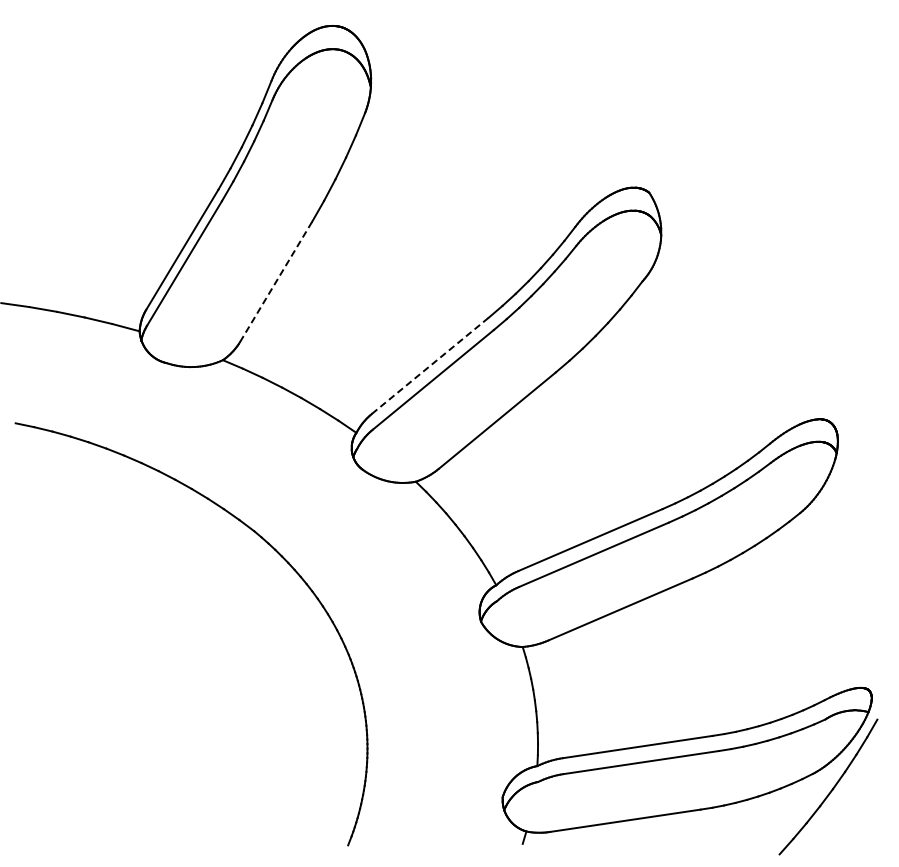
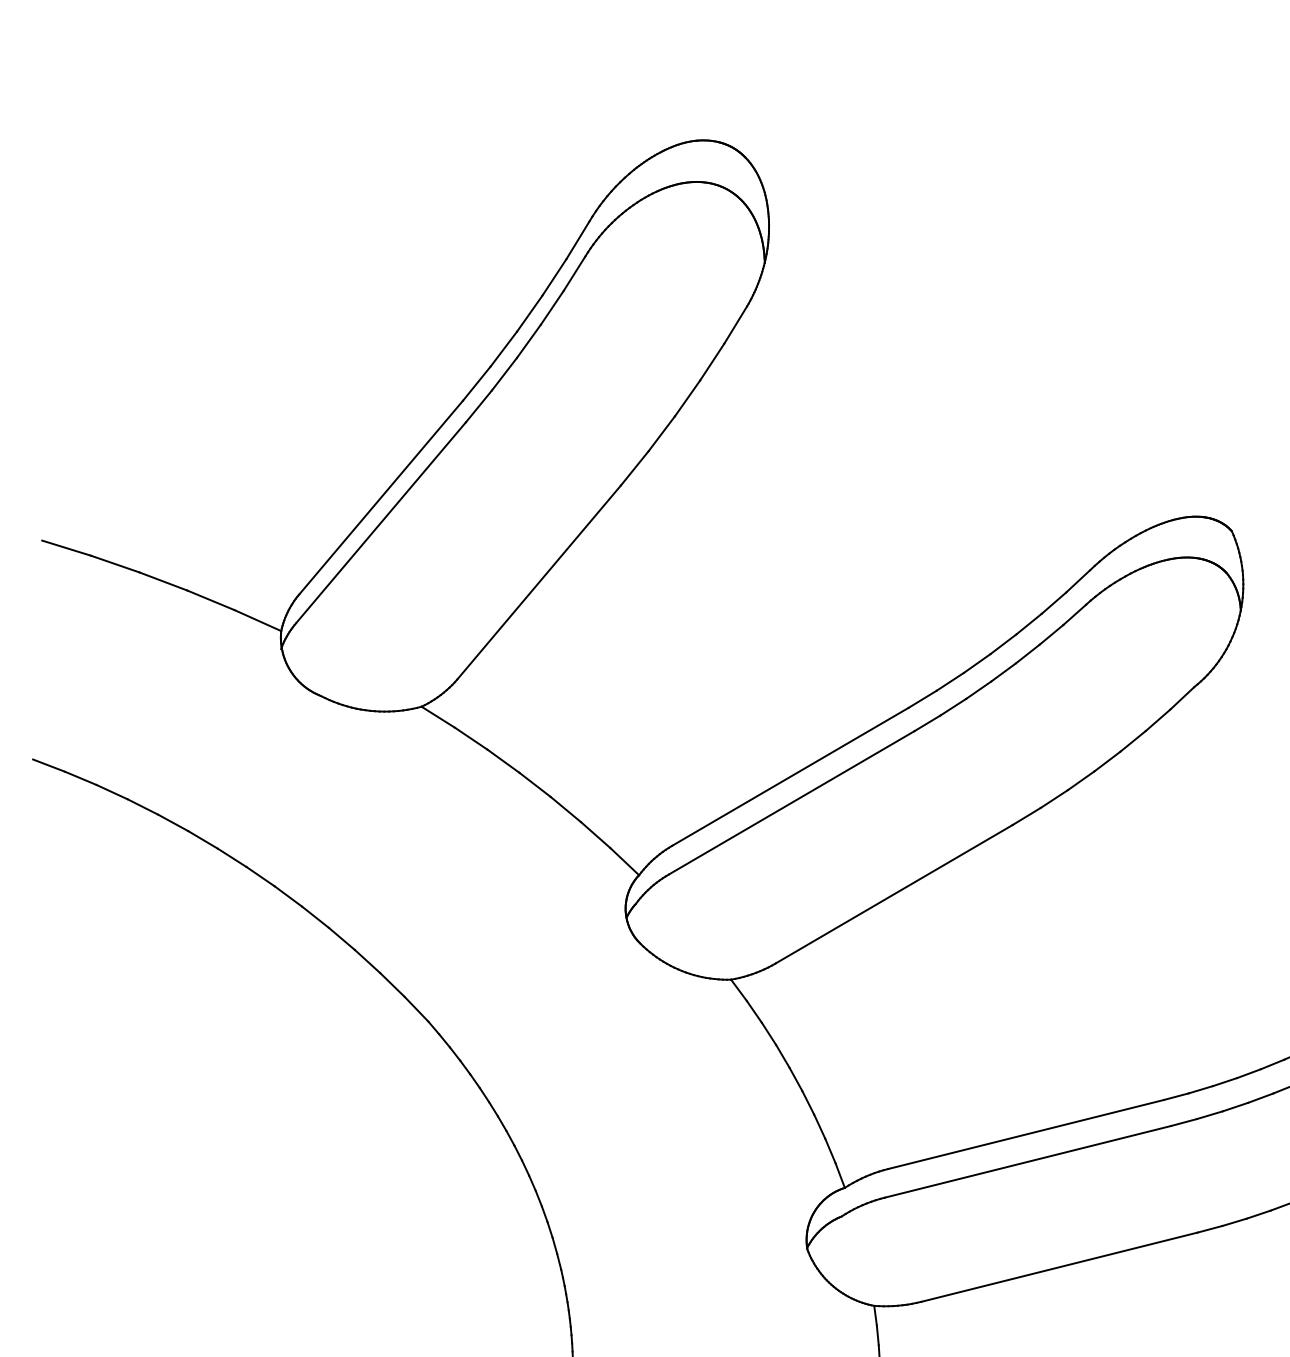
line: (275, 282) -> (538, 583), dashed -> solid
line: (430, 365) -> (790, 776), dashed -> solid

